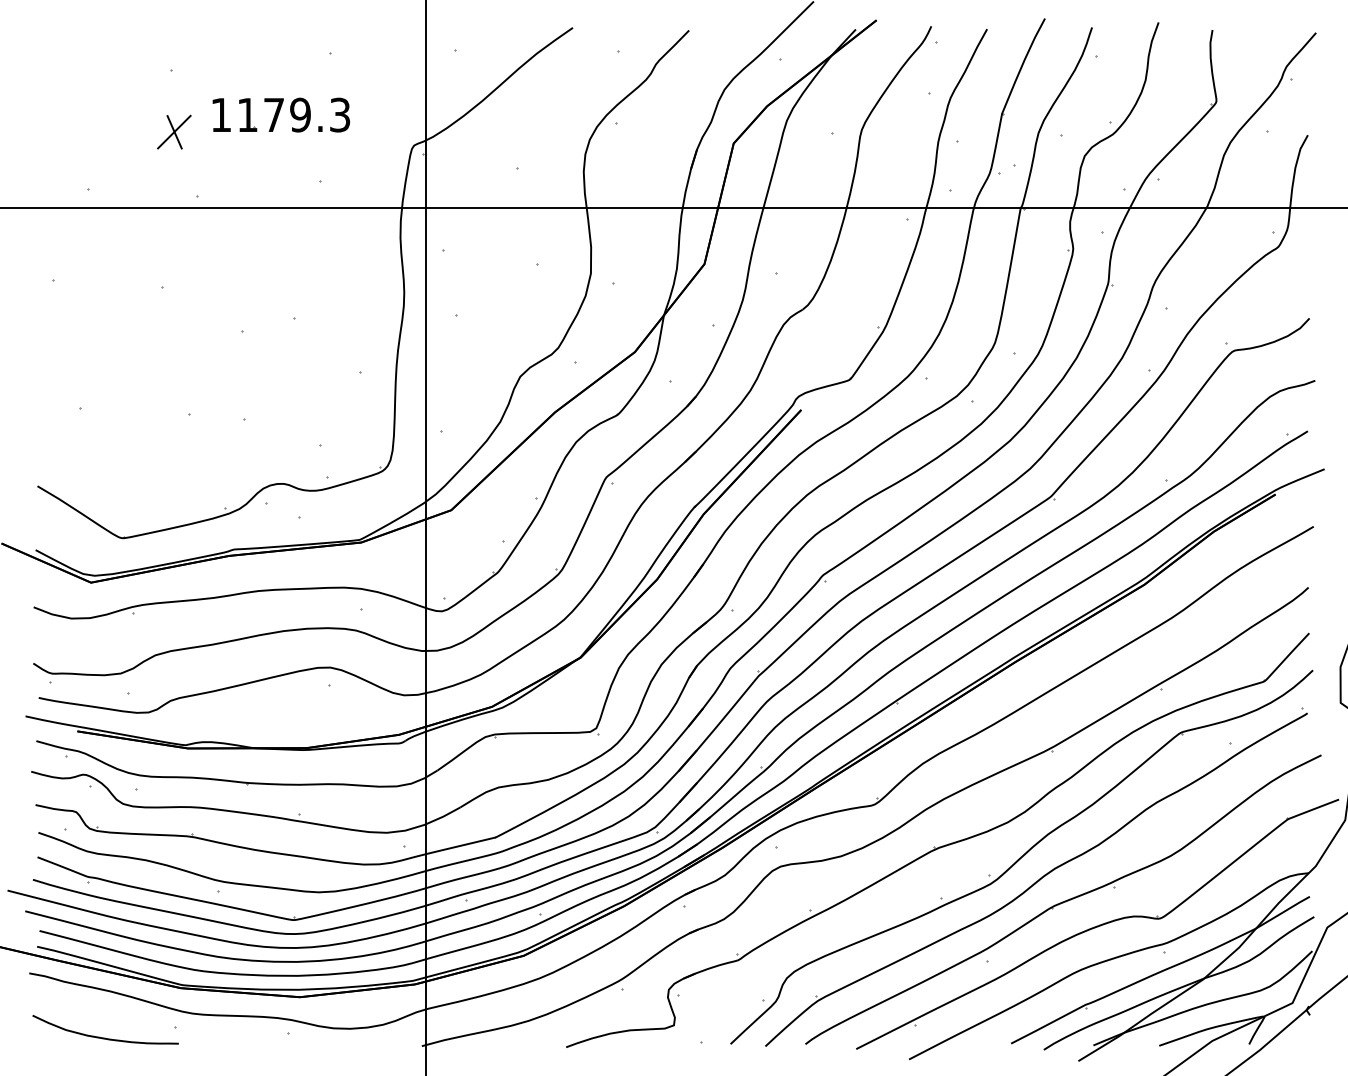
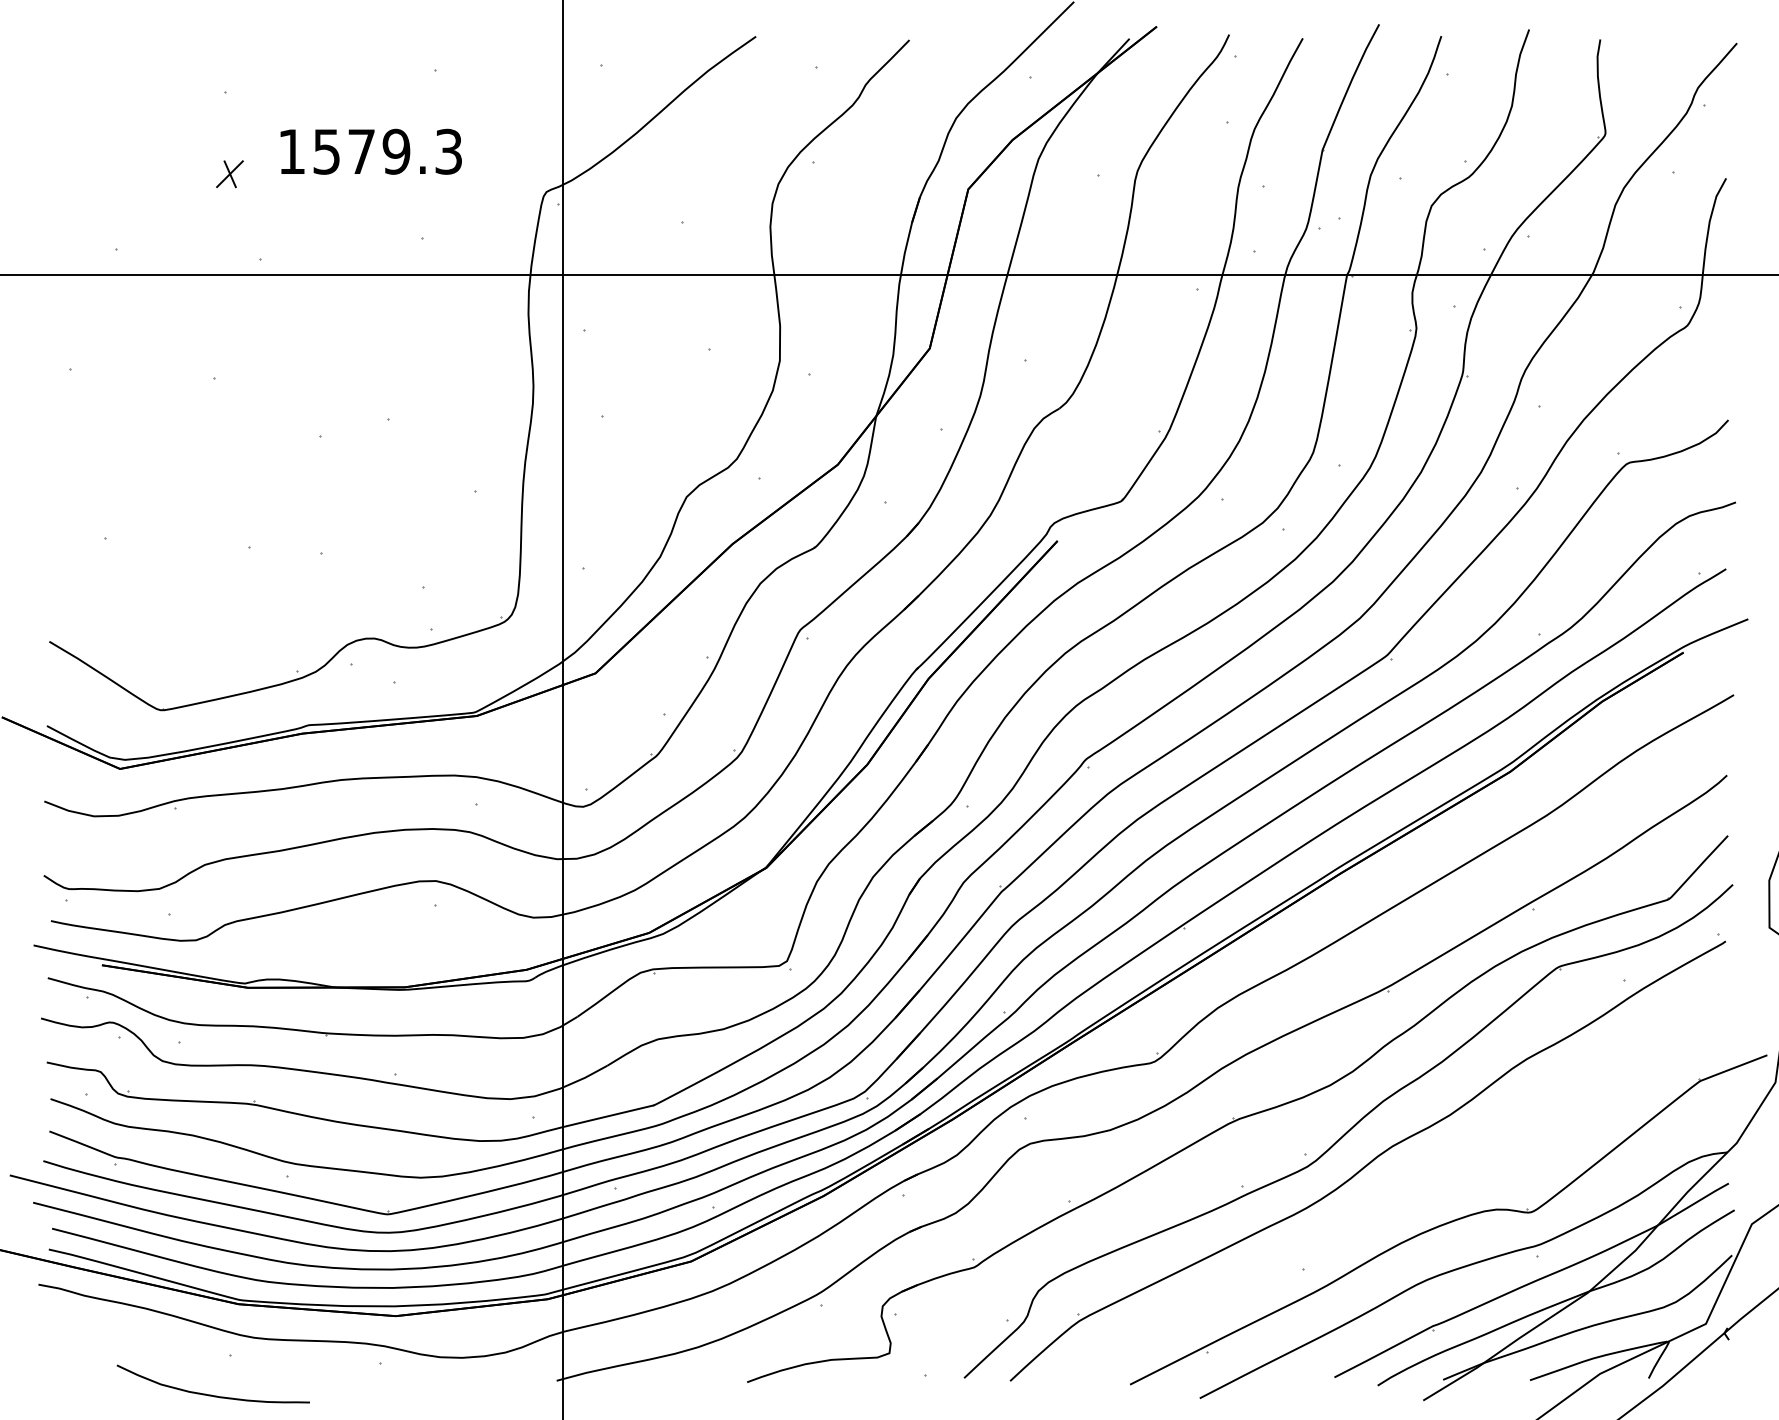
text: (247, 114) -> (326, 151), 1179.3 -> 1579.3
part: (173, 131) -> (229, 173), size x0.6
part: (1063, 899) -> (1403, 1187), removed
curve: (104, 1037) -> (211, 1394), moved

